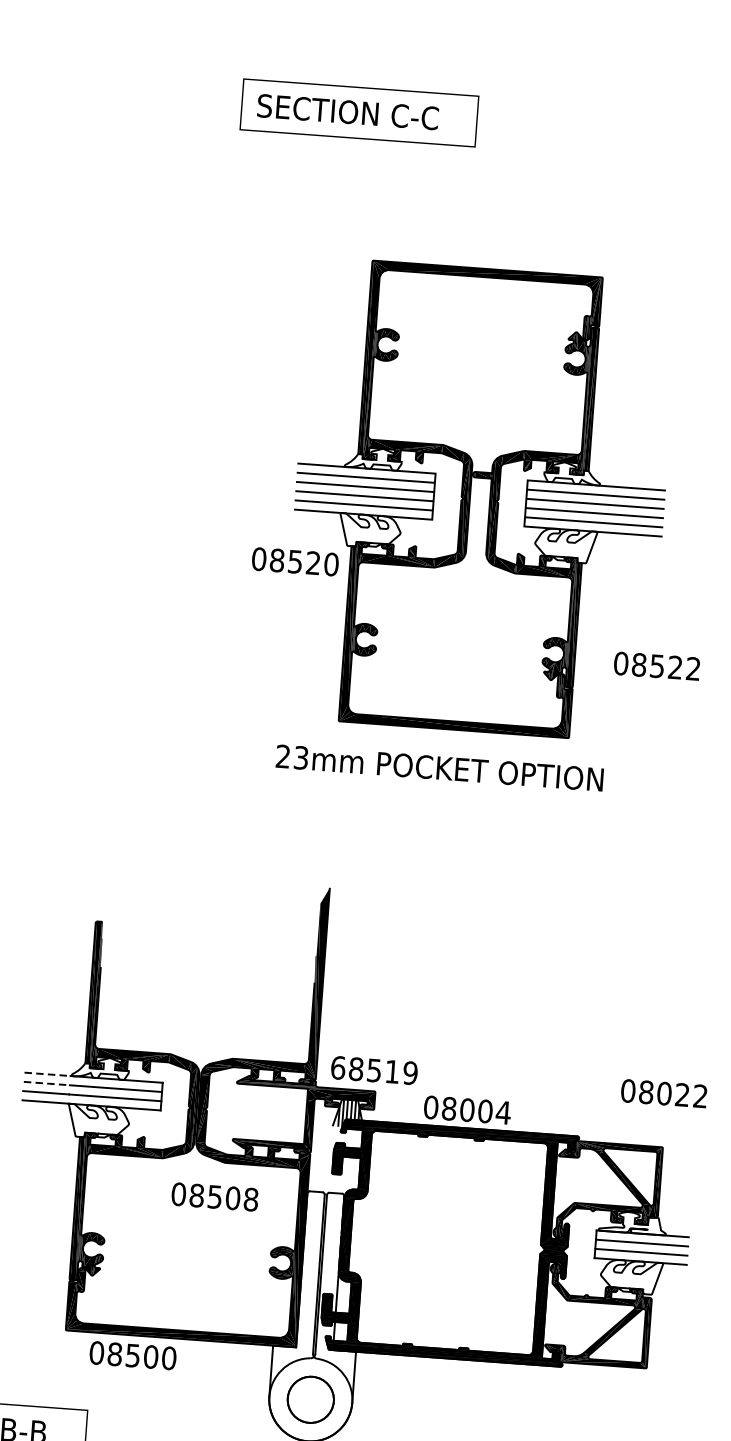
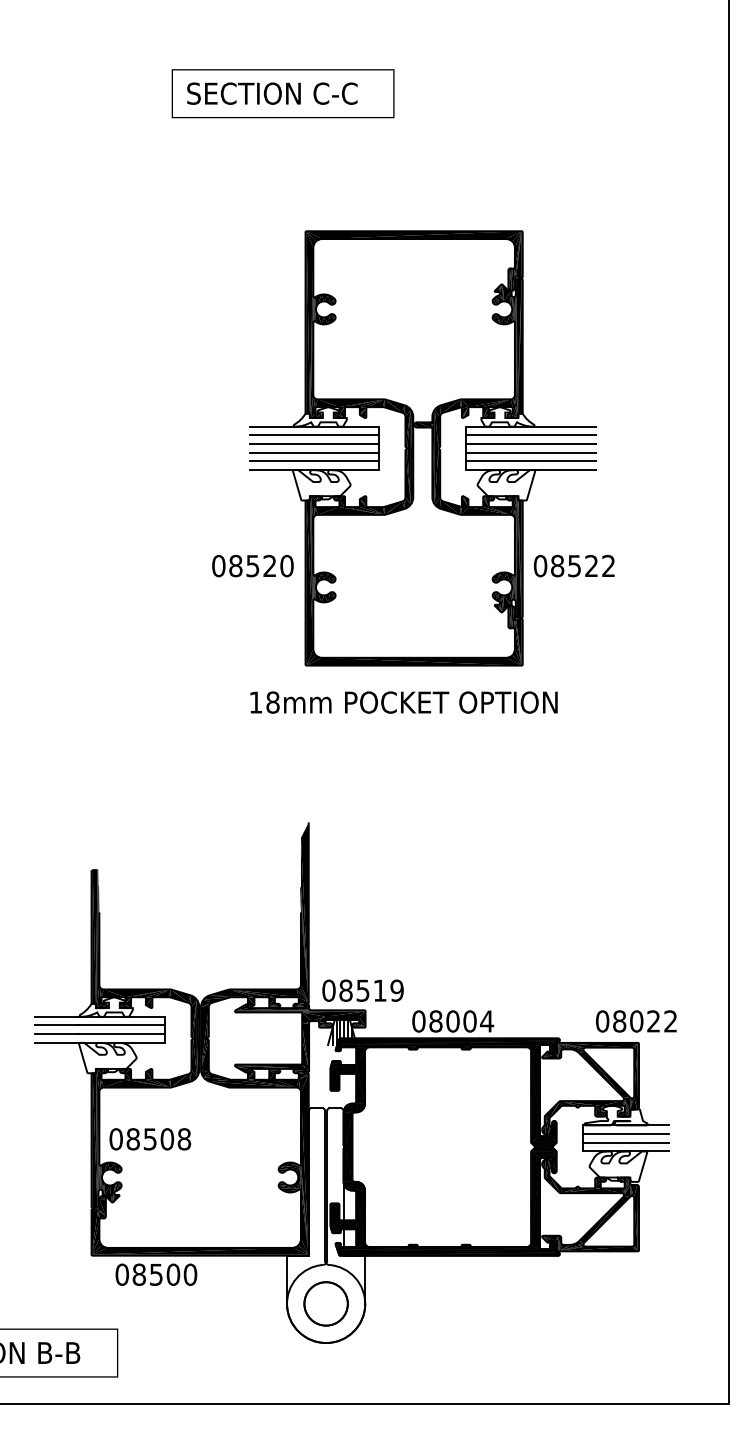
text: (294, 562) -> (252, 566), moved
text: (656, 665) -> (573, 565), moved
text: (292, 757) -> (264, 702), 23mm -> 18mm
text: (337, 1067) -> (328, 990), 68519 -> 08519
line: (47, 1074) -> (56, 1016), dashed -> solid
line: (46, 1083) -> (56, 1025), dashed -> solid
text: (664, 1093) -> (636, 1021), moved
text: (215, 1197) -> (150, 1139), moved

